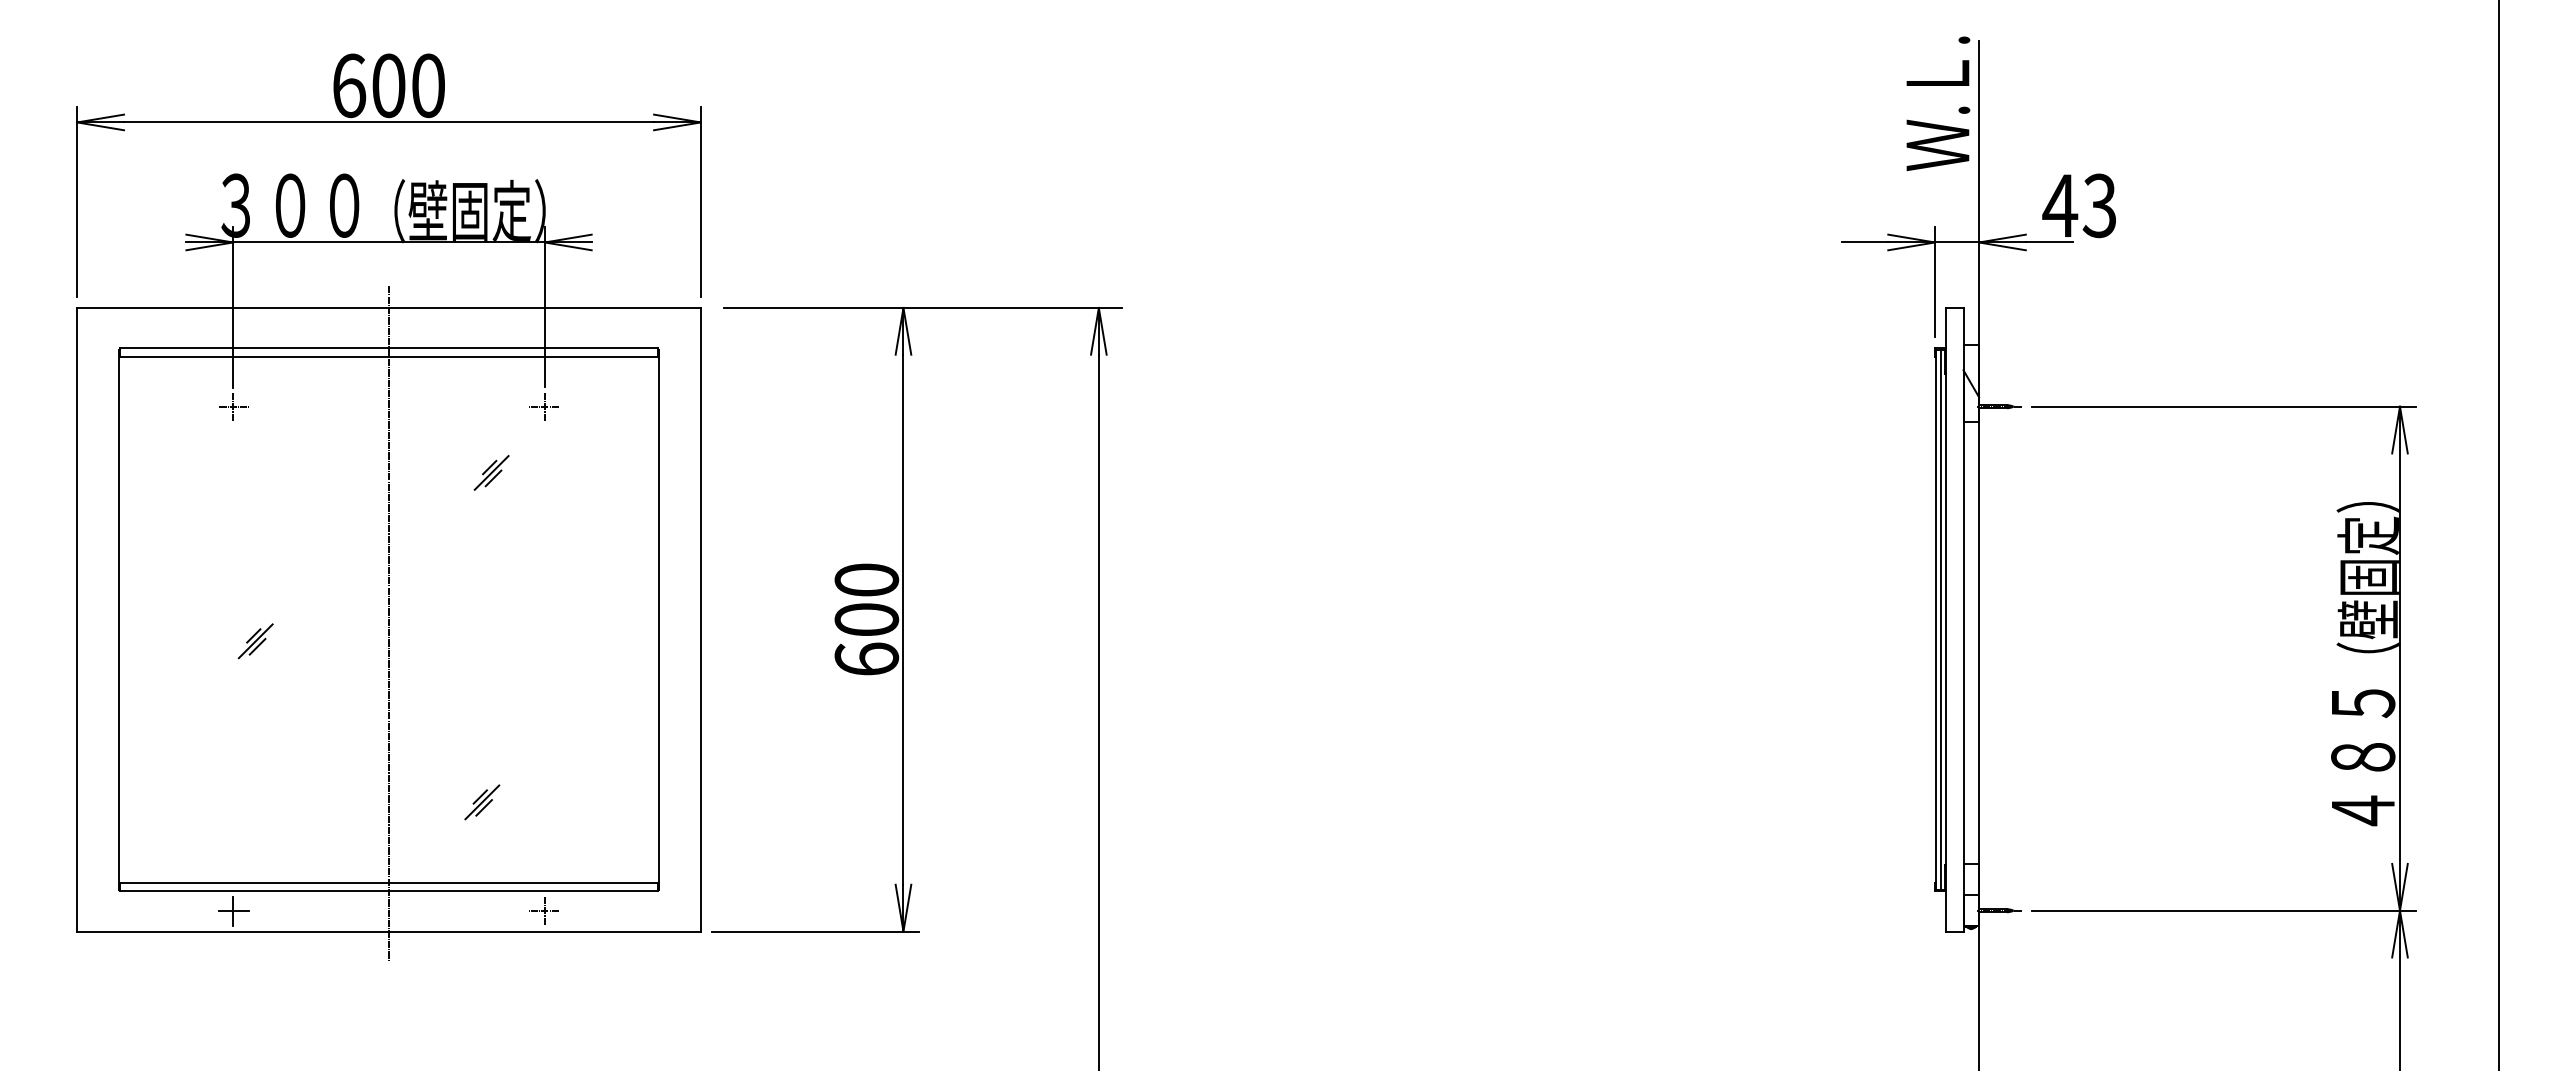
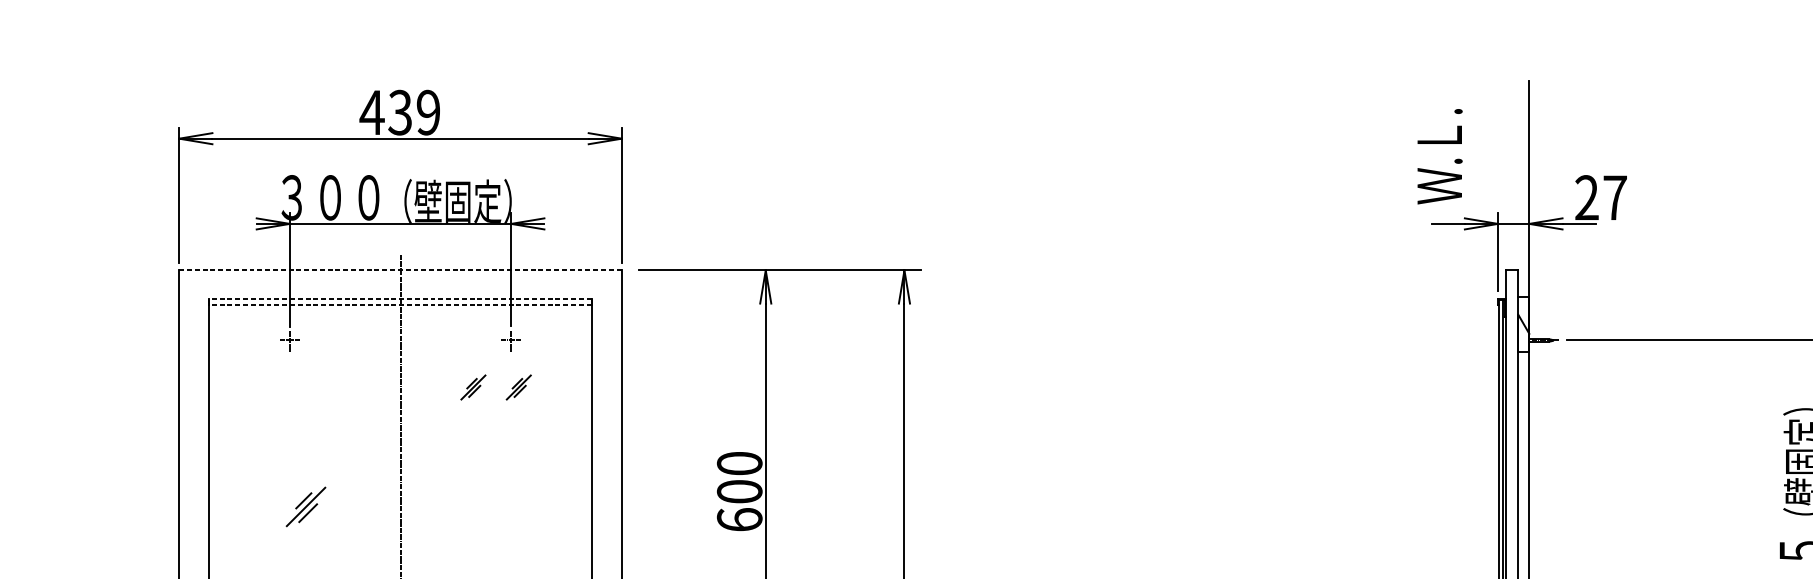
text: (387, 85) -> (399, 112), 600 -> 439
text: (1938, 103) -> (1440, 156), moved
text: (2079, 205) -> (1600, 197), 43 -> 27
line: (389, 307) -> (400, 270), solid -> dashed
line: (388, 348) -> (400, 299), solid -> dashed
line: (388, 356) -> (400, 304), solid -> dashed
part: (555, 472) -> (518, 387), added
part: (255, 641) -> (305, 507), size x1.6

